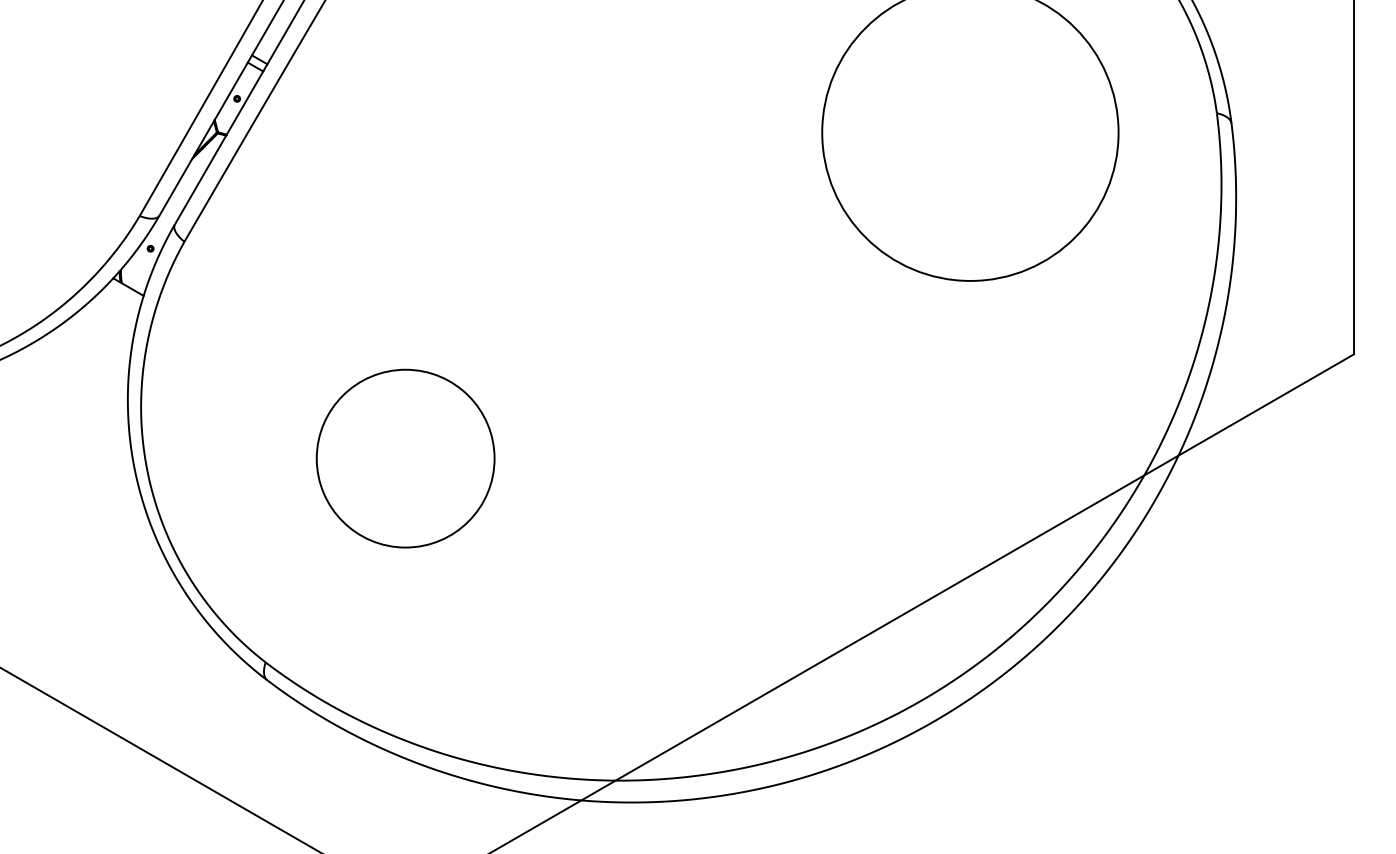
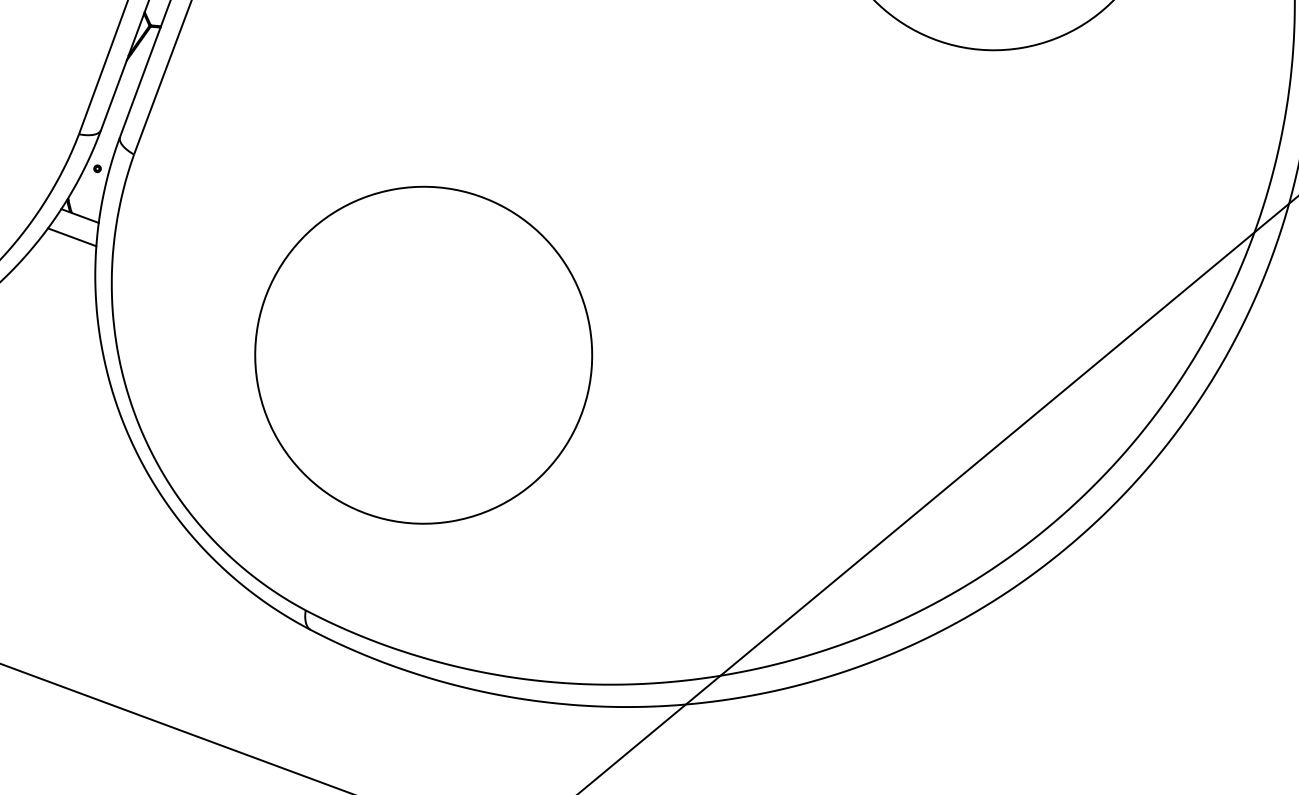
line: (118, 304) -> (72, 237), added
circle: (405, 458) -> (423, 355), size x1.67

